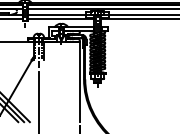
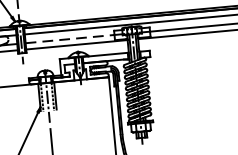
line: (57, 14) -> (70, 38), solid -> dashed

